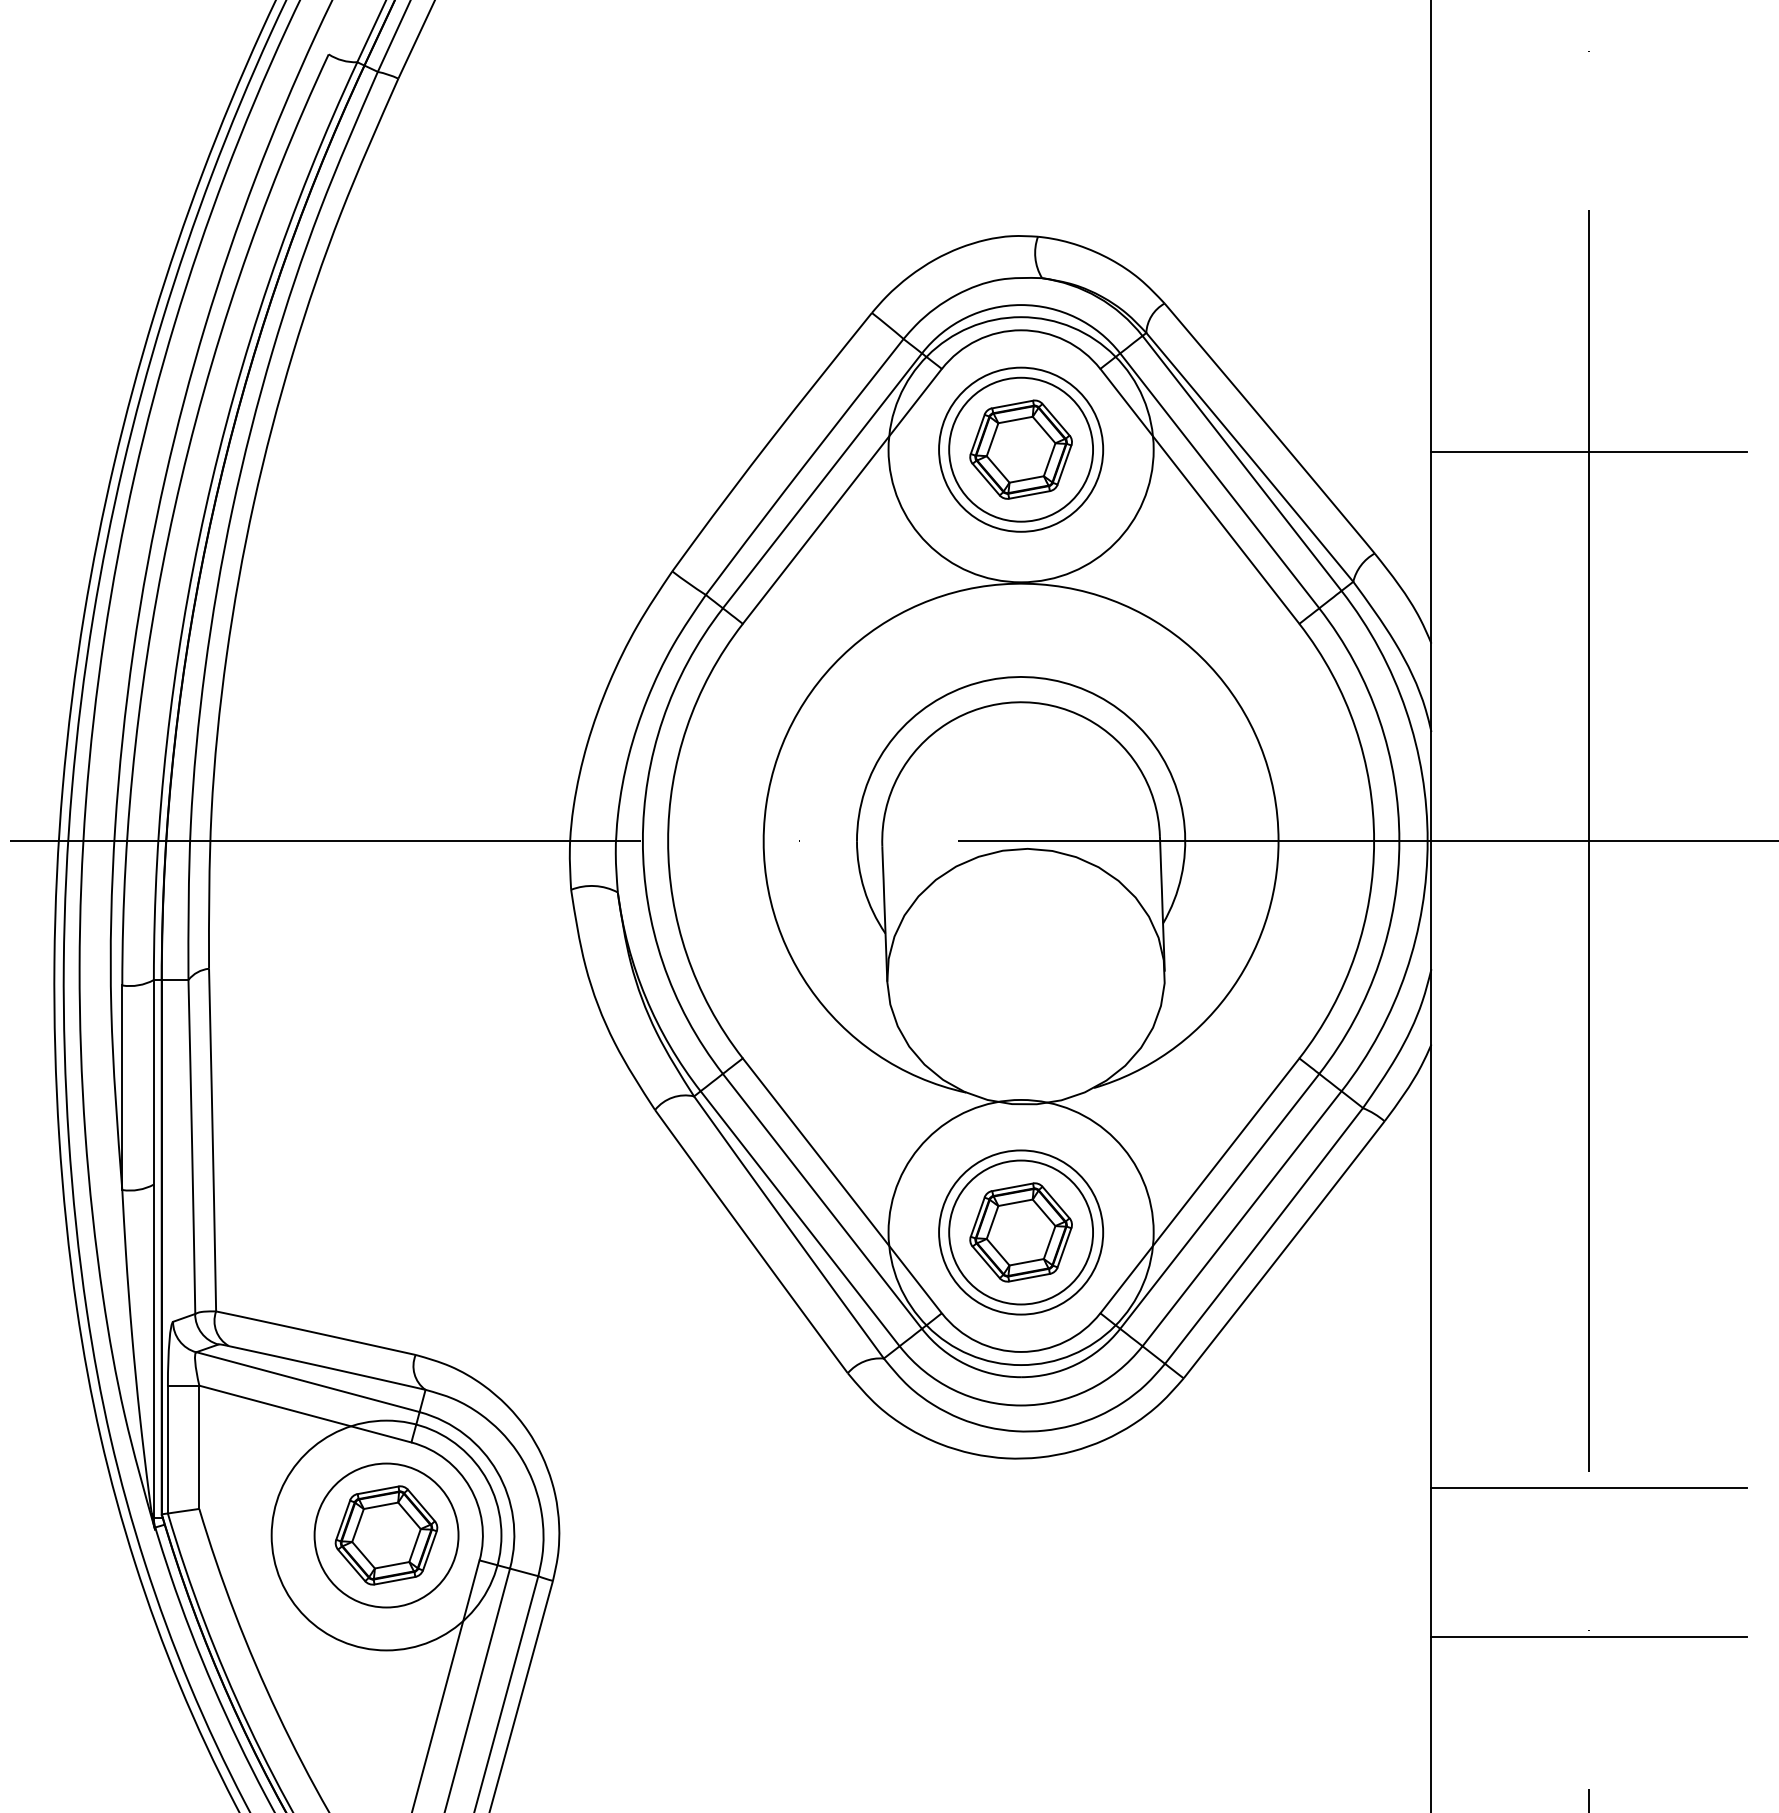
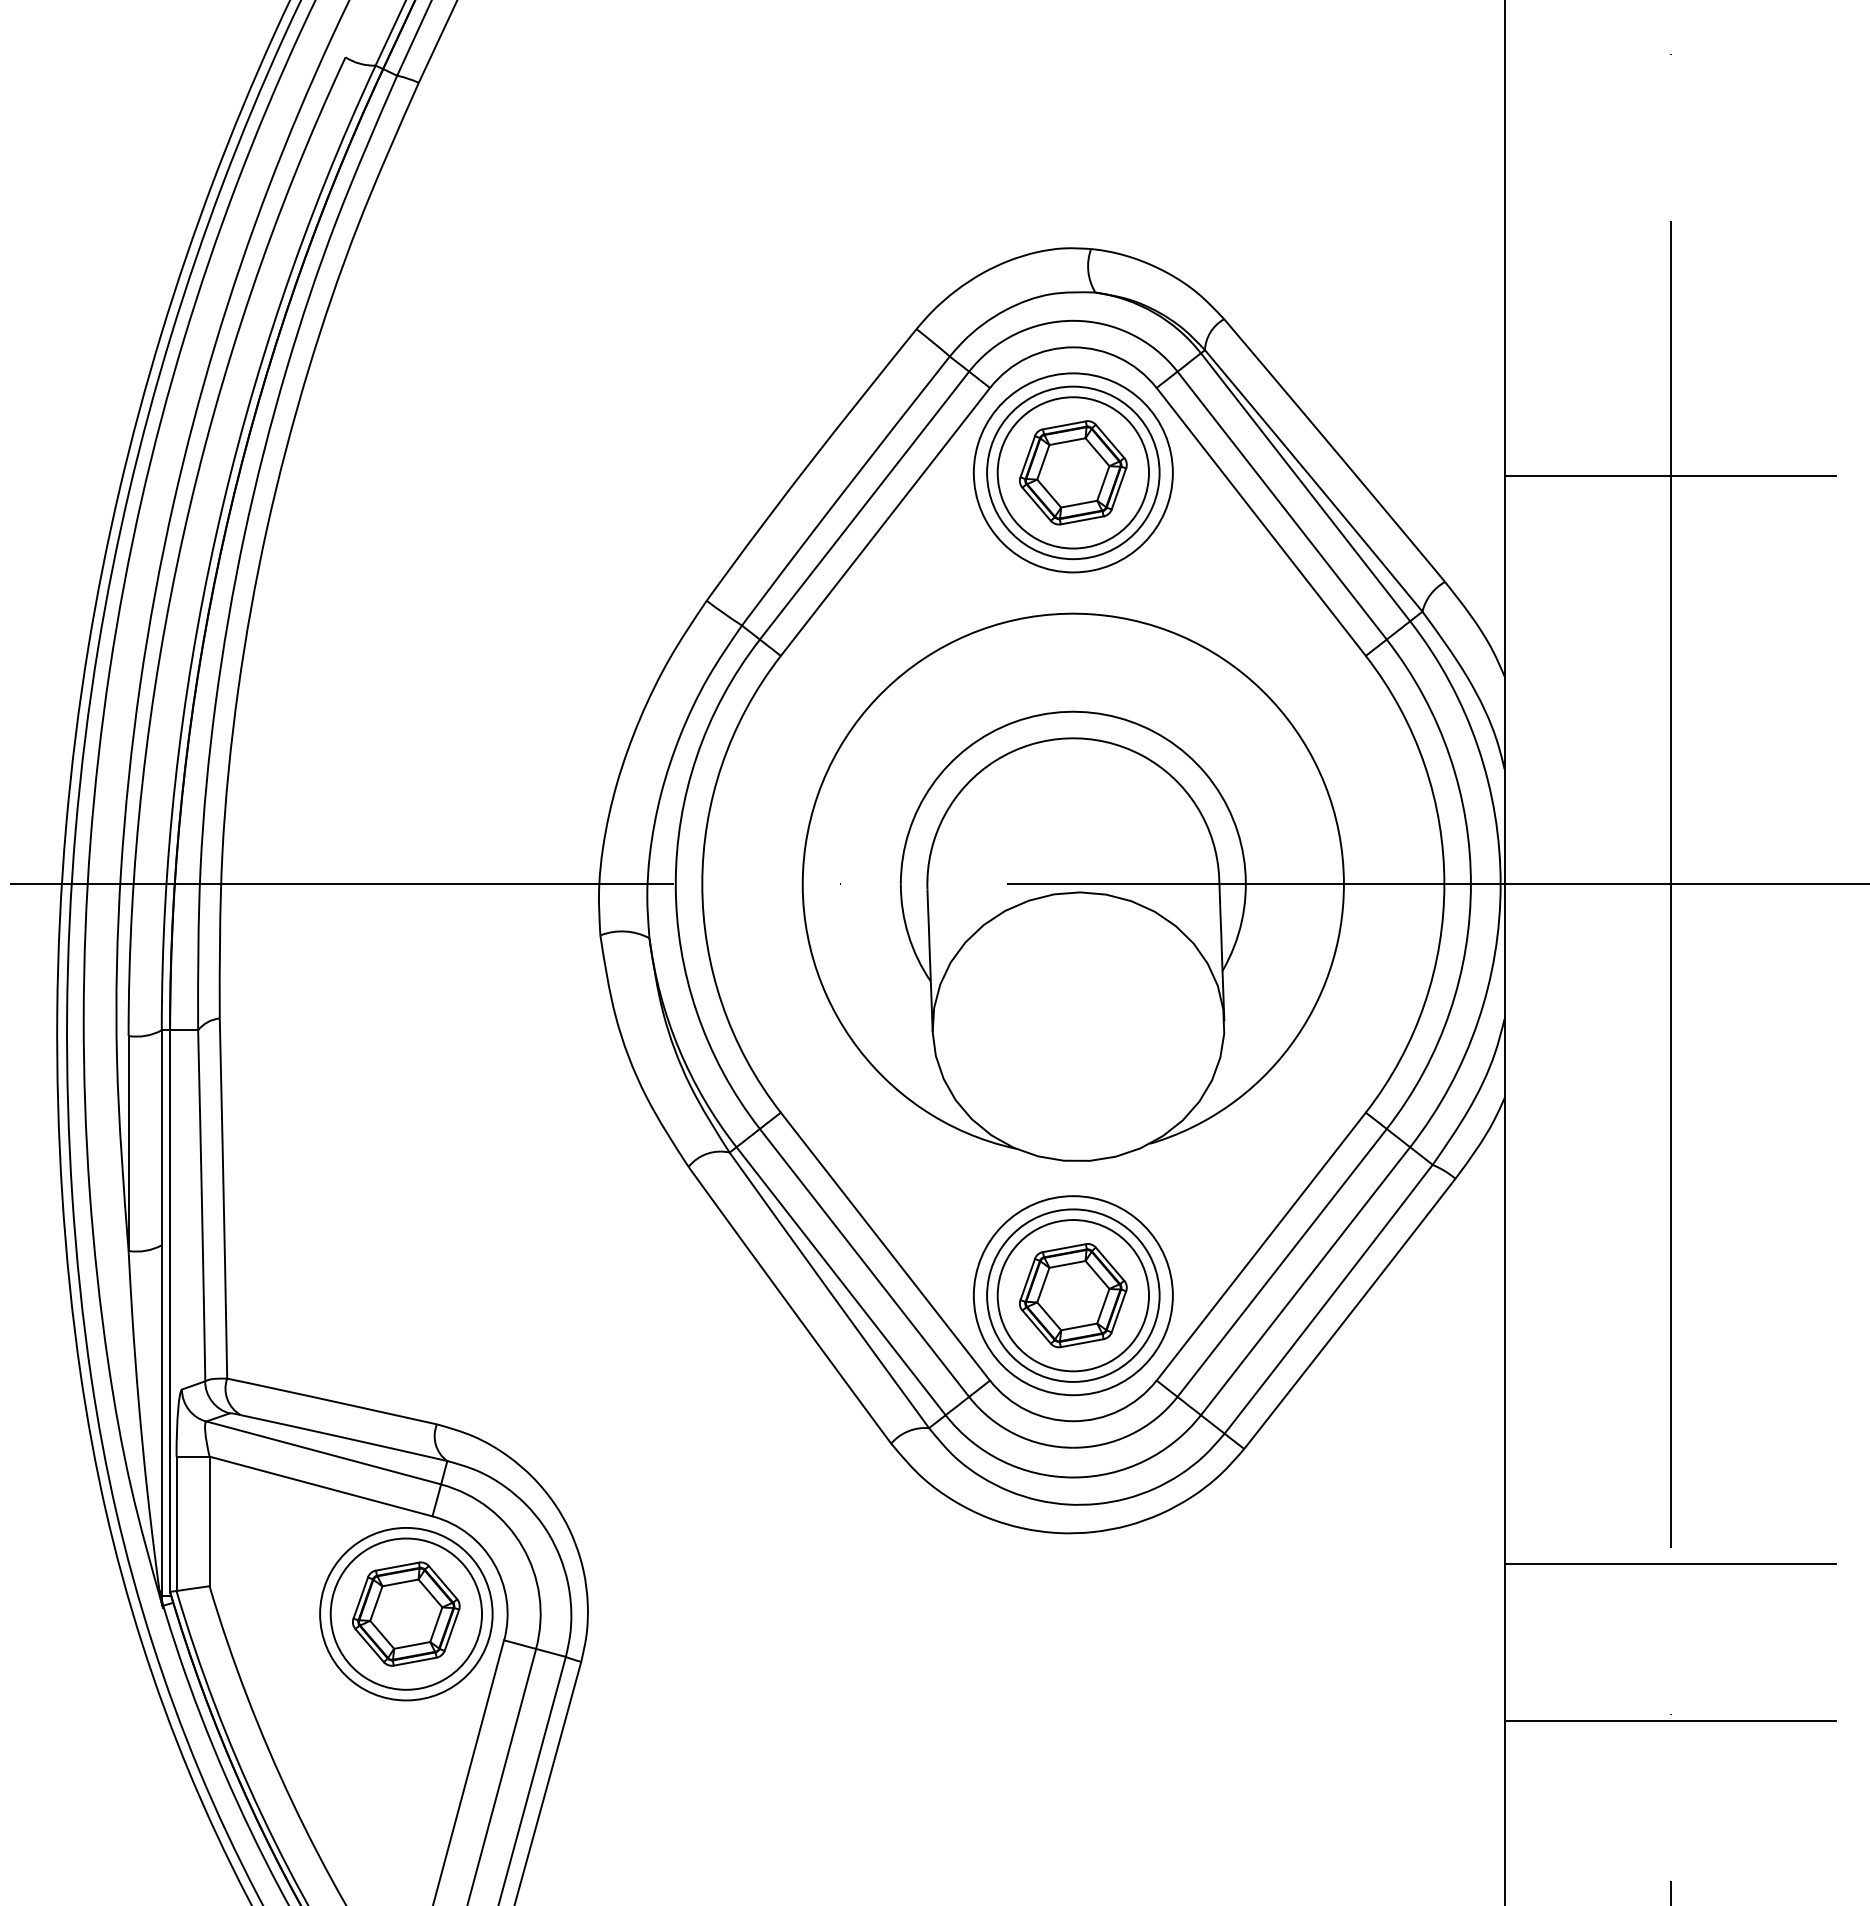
circle: (1020, 449) -> (1072, 472), size x0.71
circle: (1020, 1232) -> (1072, 1295), size x0.71
circle: (386, 1535) -> (406, 1614), size x0.71

